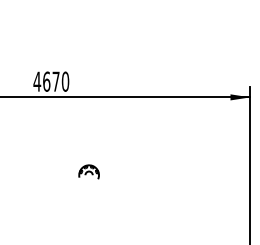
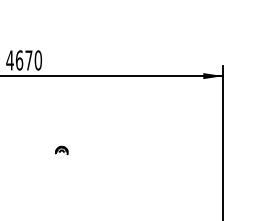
part: (88, 171) -> (61, 150), size x0.6

